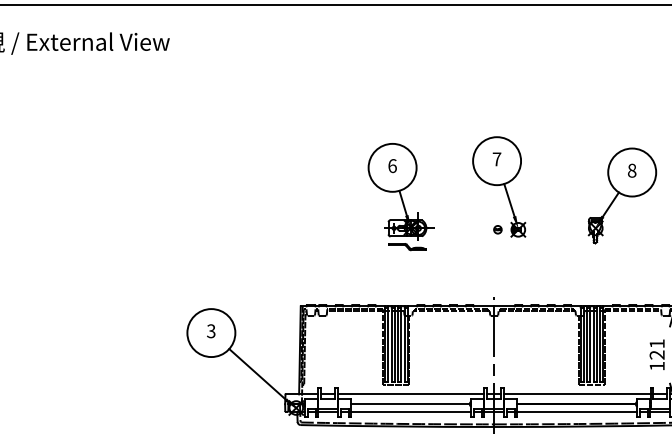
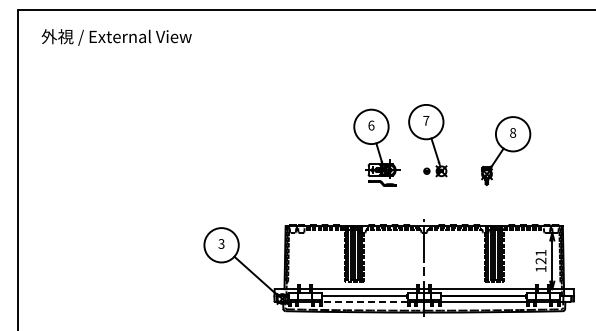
part: (622, 195) -> (506, 150), moved
part: (399, 196) -> (376, 147), moved
line: (410, 411) -> (364, 301), solid -> dashed

